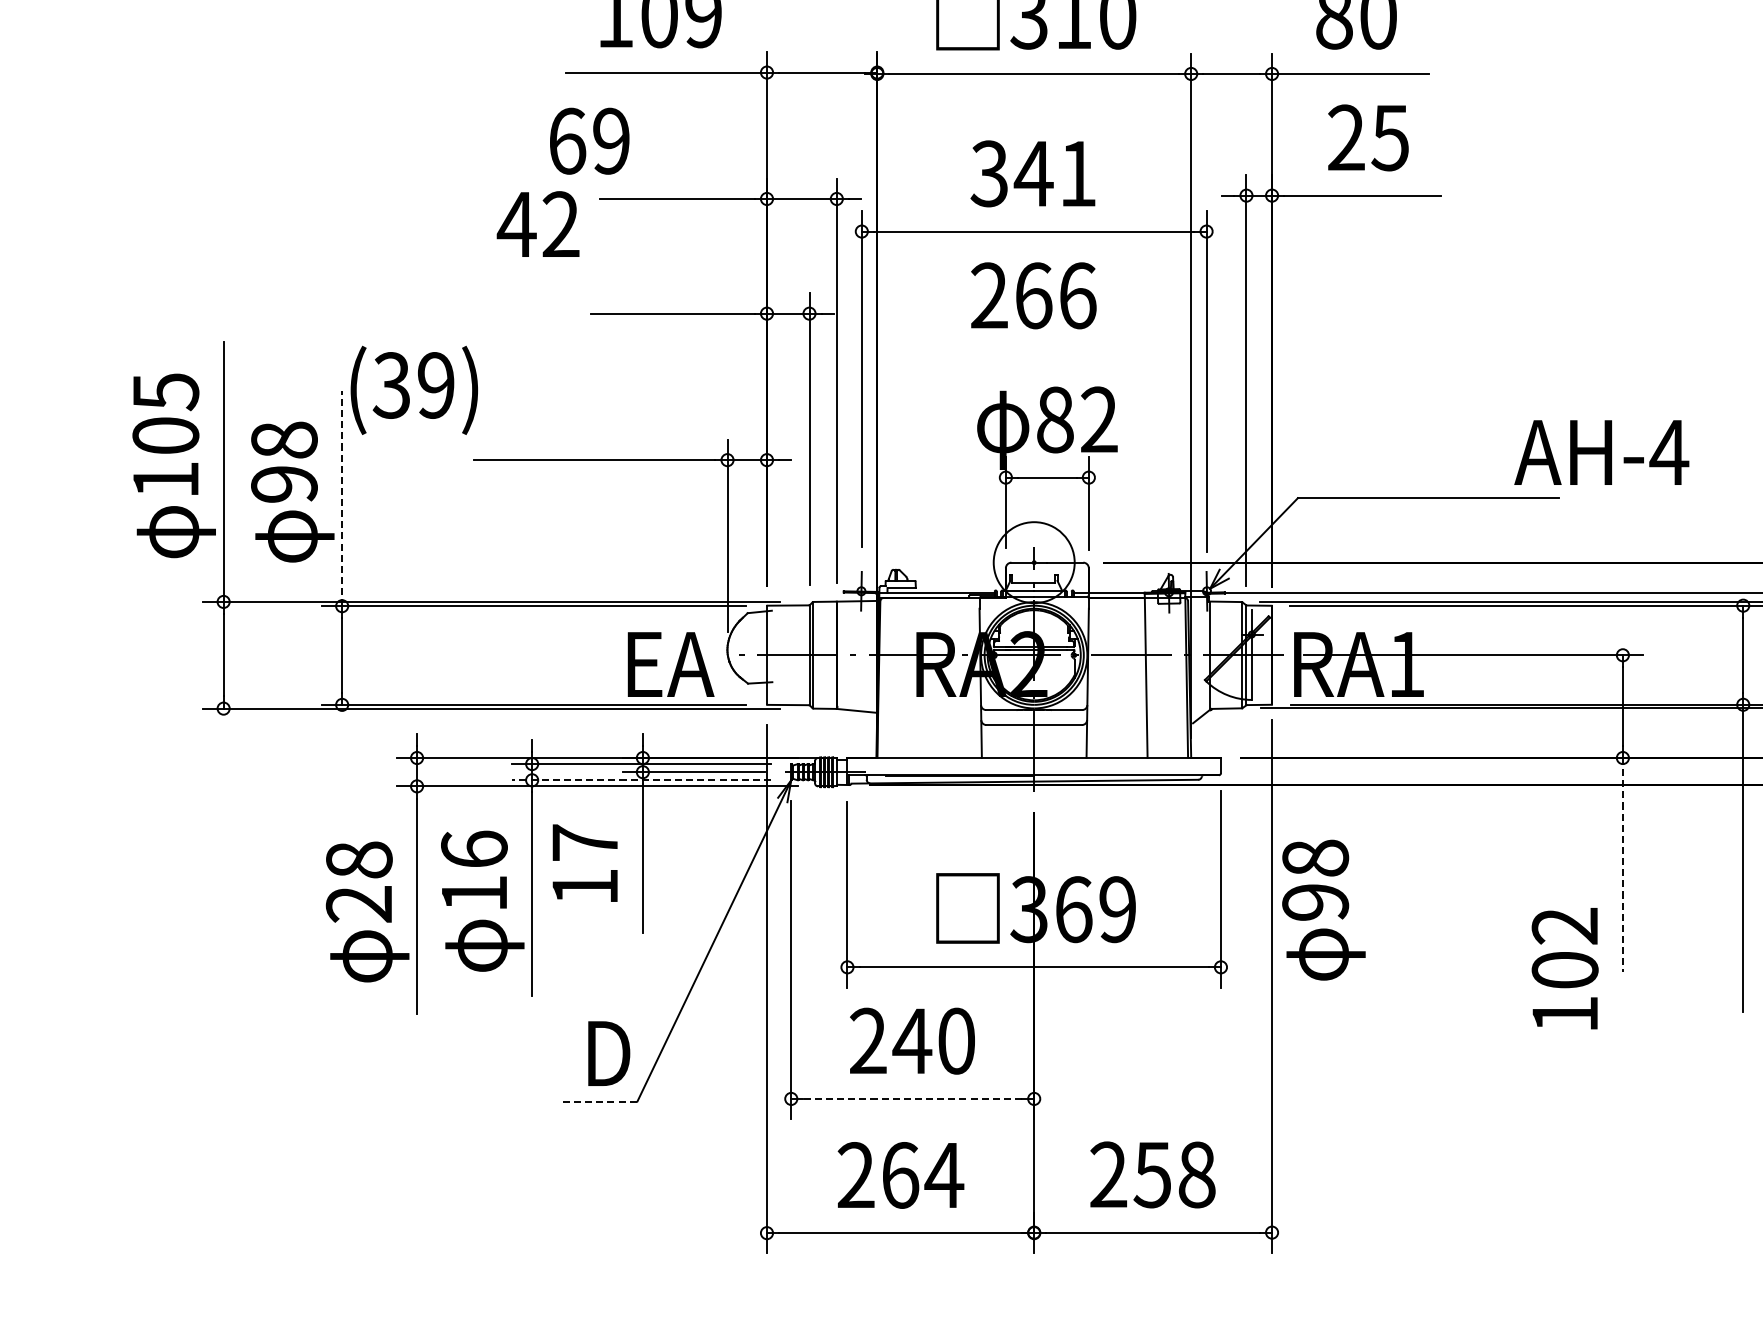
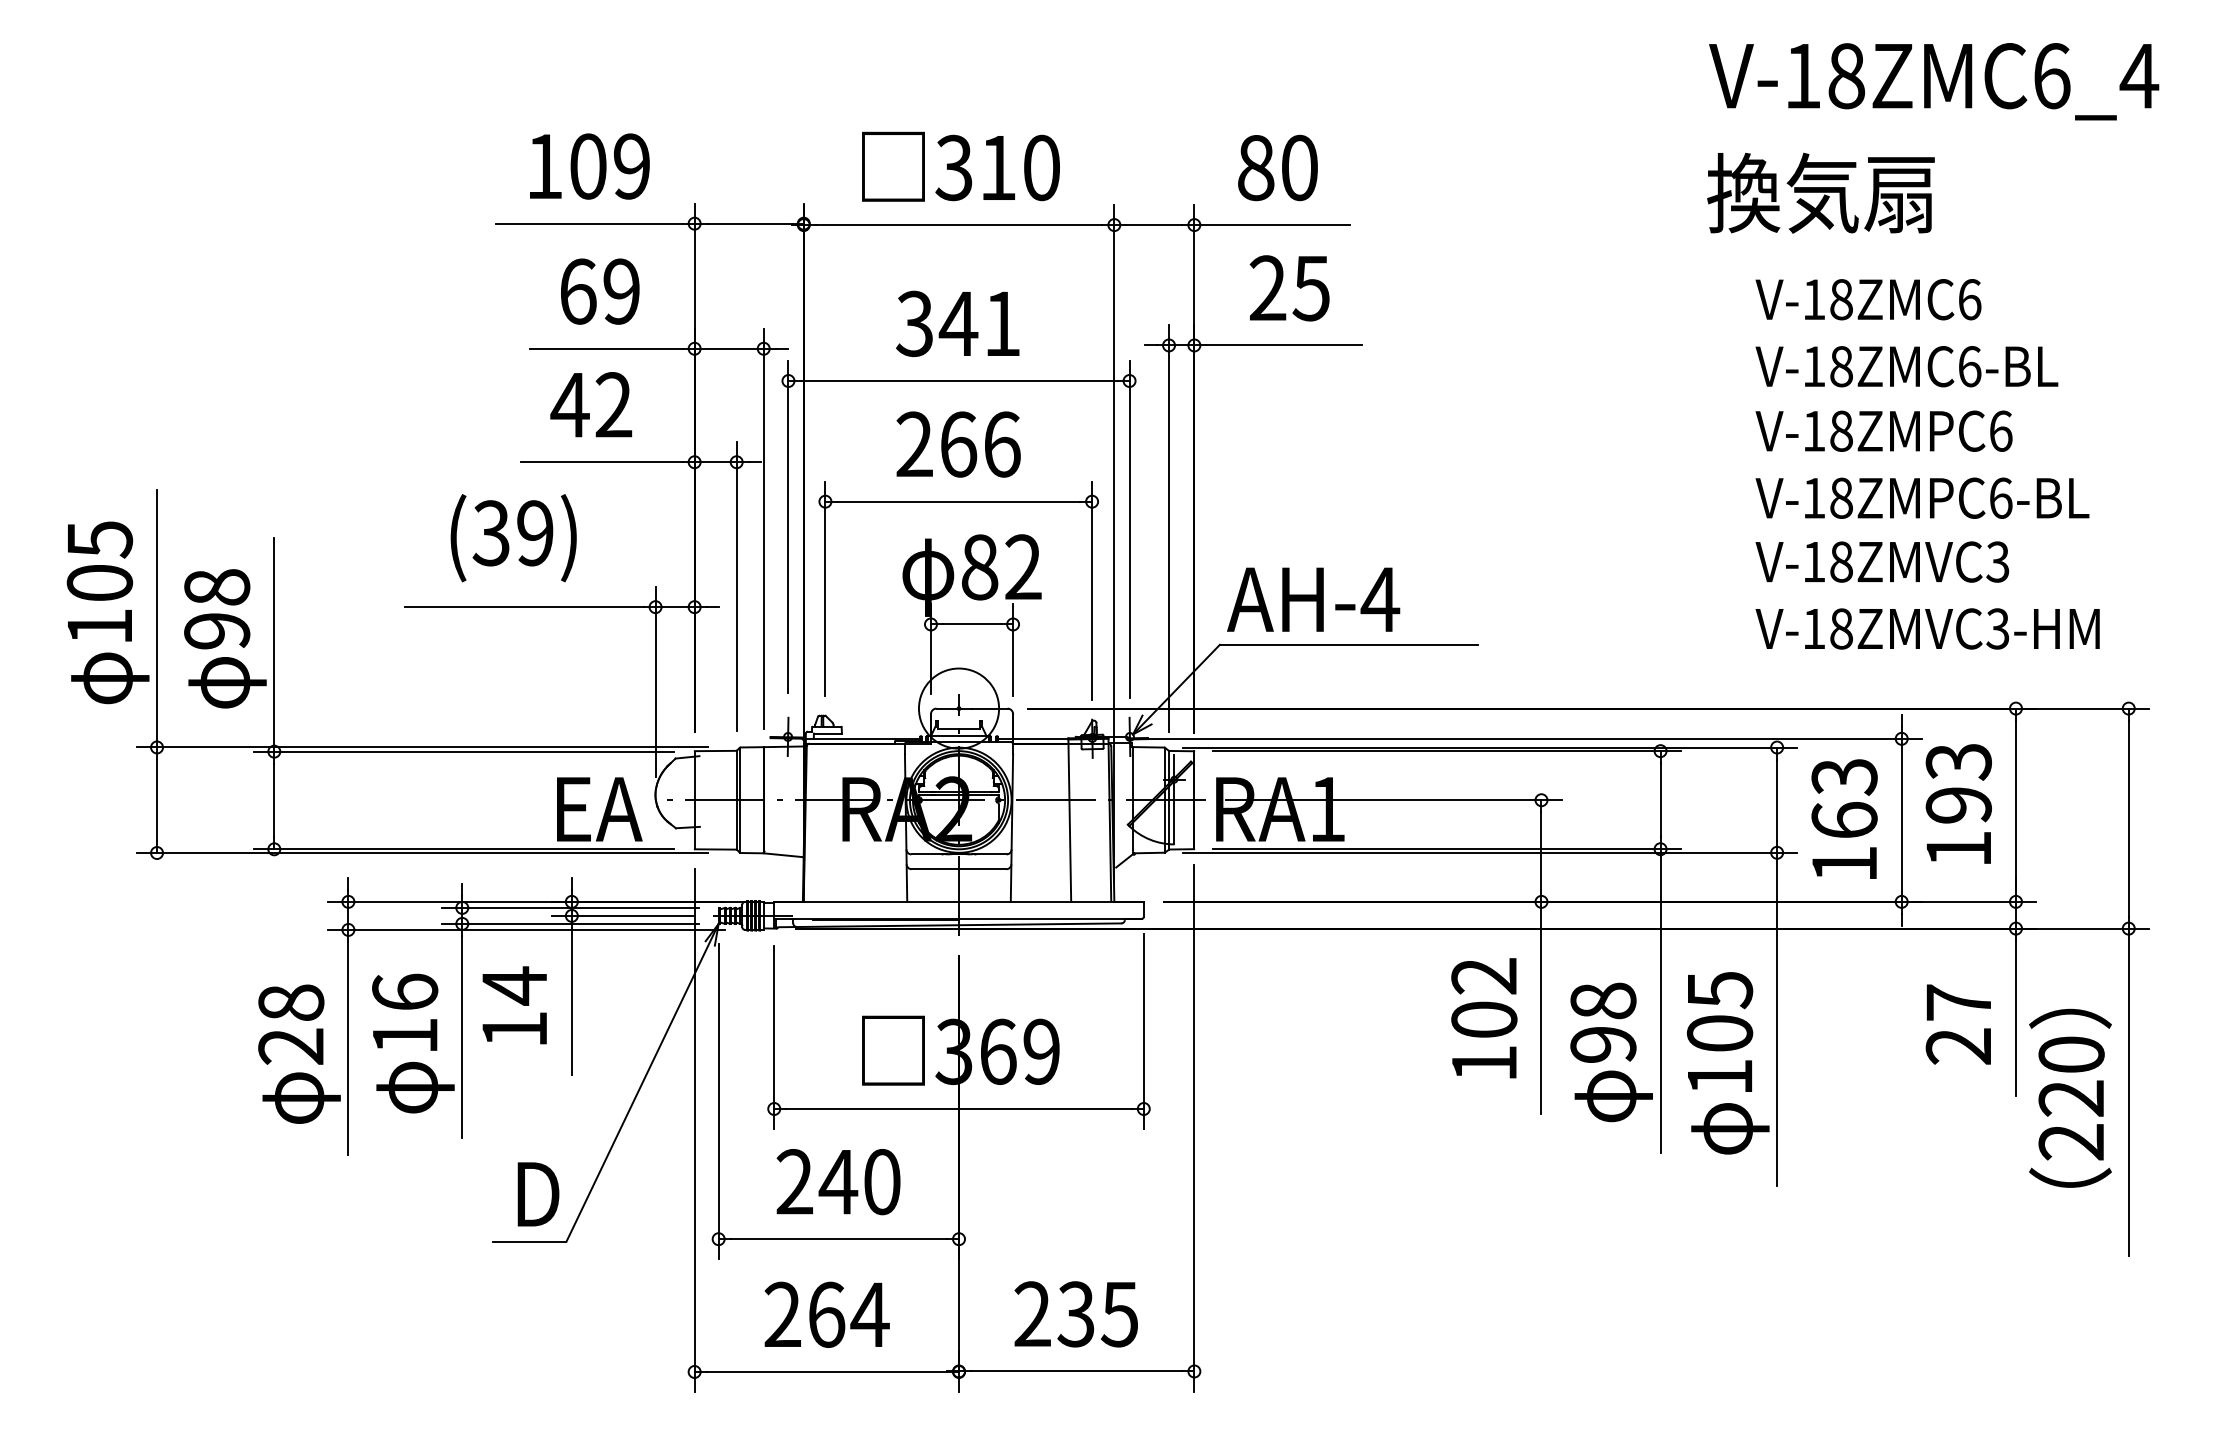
text: (589, 141) -> (600, 291), moved
text: (538, 223) -> (591, 404), moved
part: (1033, 354) -> (958, 502), added
text: (414, 390) -> (513, 538), moved
text: (1601, 452) -> (1313, 599), moved
line: (342, 498) -> (274, 645), dashed -> solid
line: (640, 779) -> (569, 923), dashed -> solid
text: (584, 842) -> (514, 985), 17 -> 14
line: (1622, 864) -> (1541, 1007), dashed -> solid
text: (1323, 910) -> (1611, 1052), moved
text: (1565, 968) -> (1484, 1018), moved
line: (912, 1099) -> (838, 1239), dashed -> solid
line: (600, 1101) -> (529, 1241), dashed -> solid
text: (1174, 1175) -> (1097, 1314), 258 -> 235

